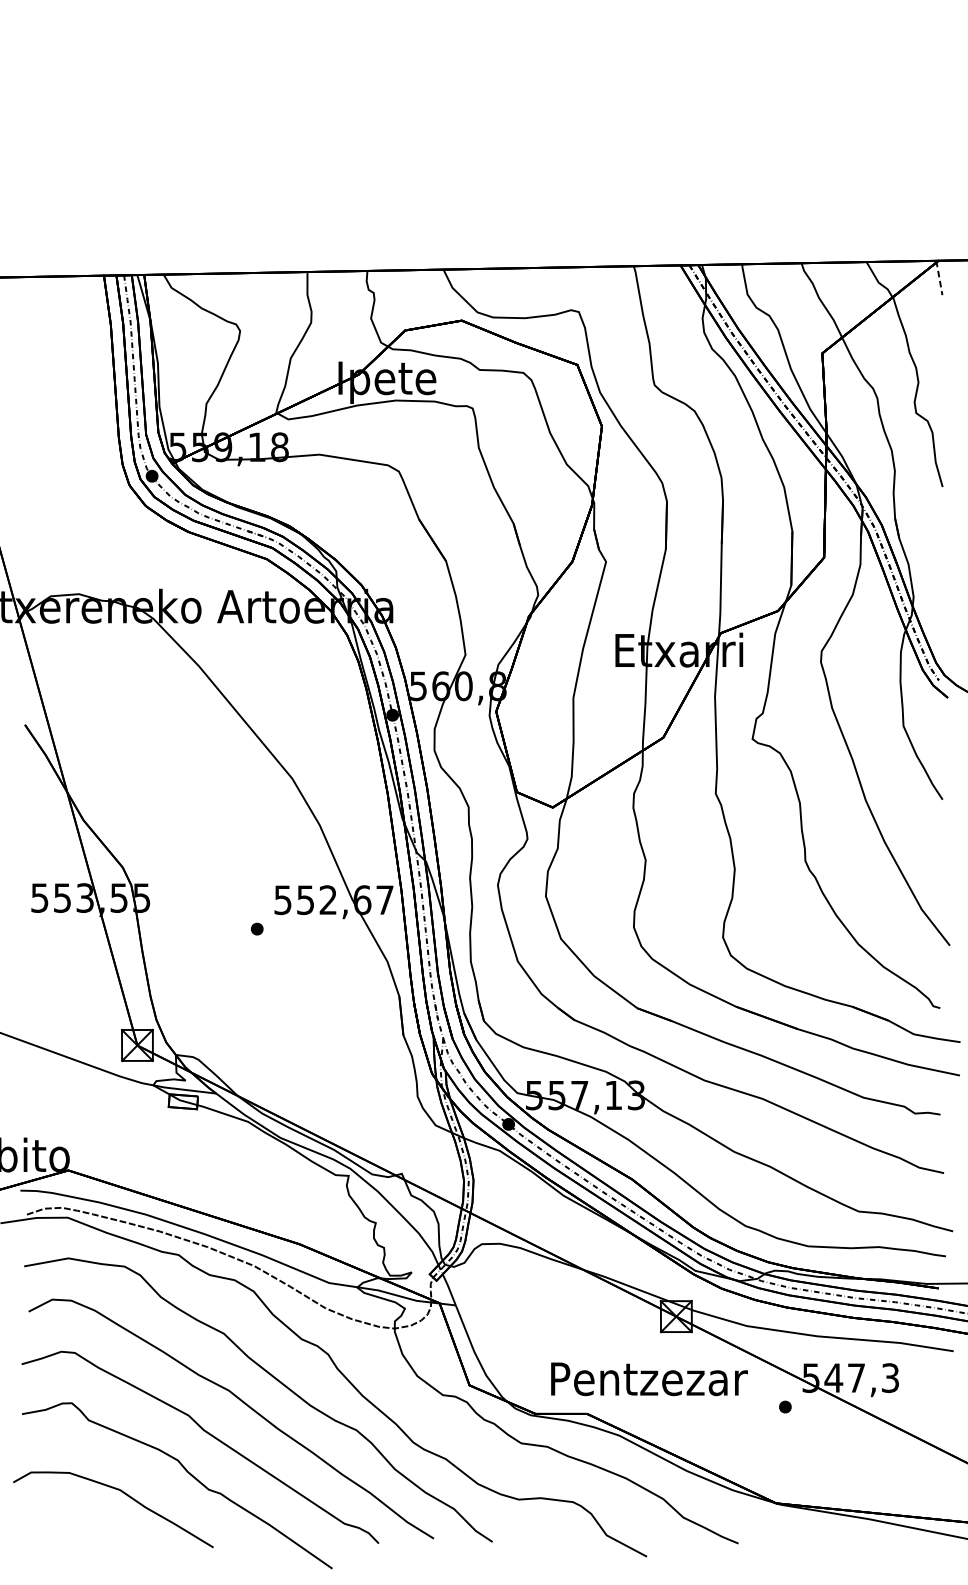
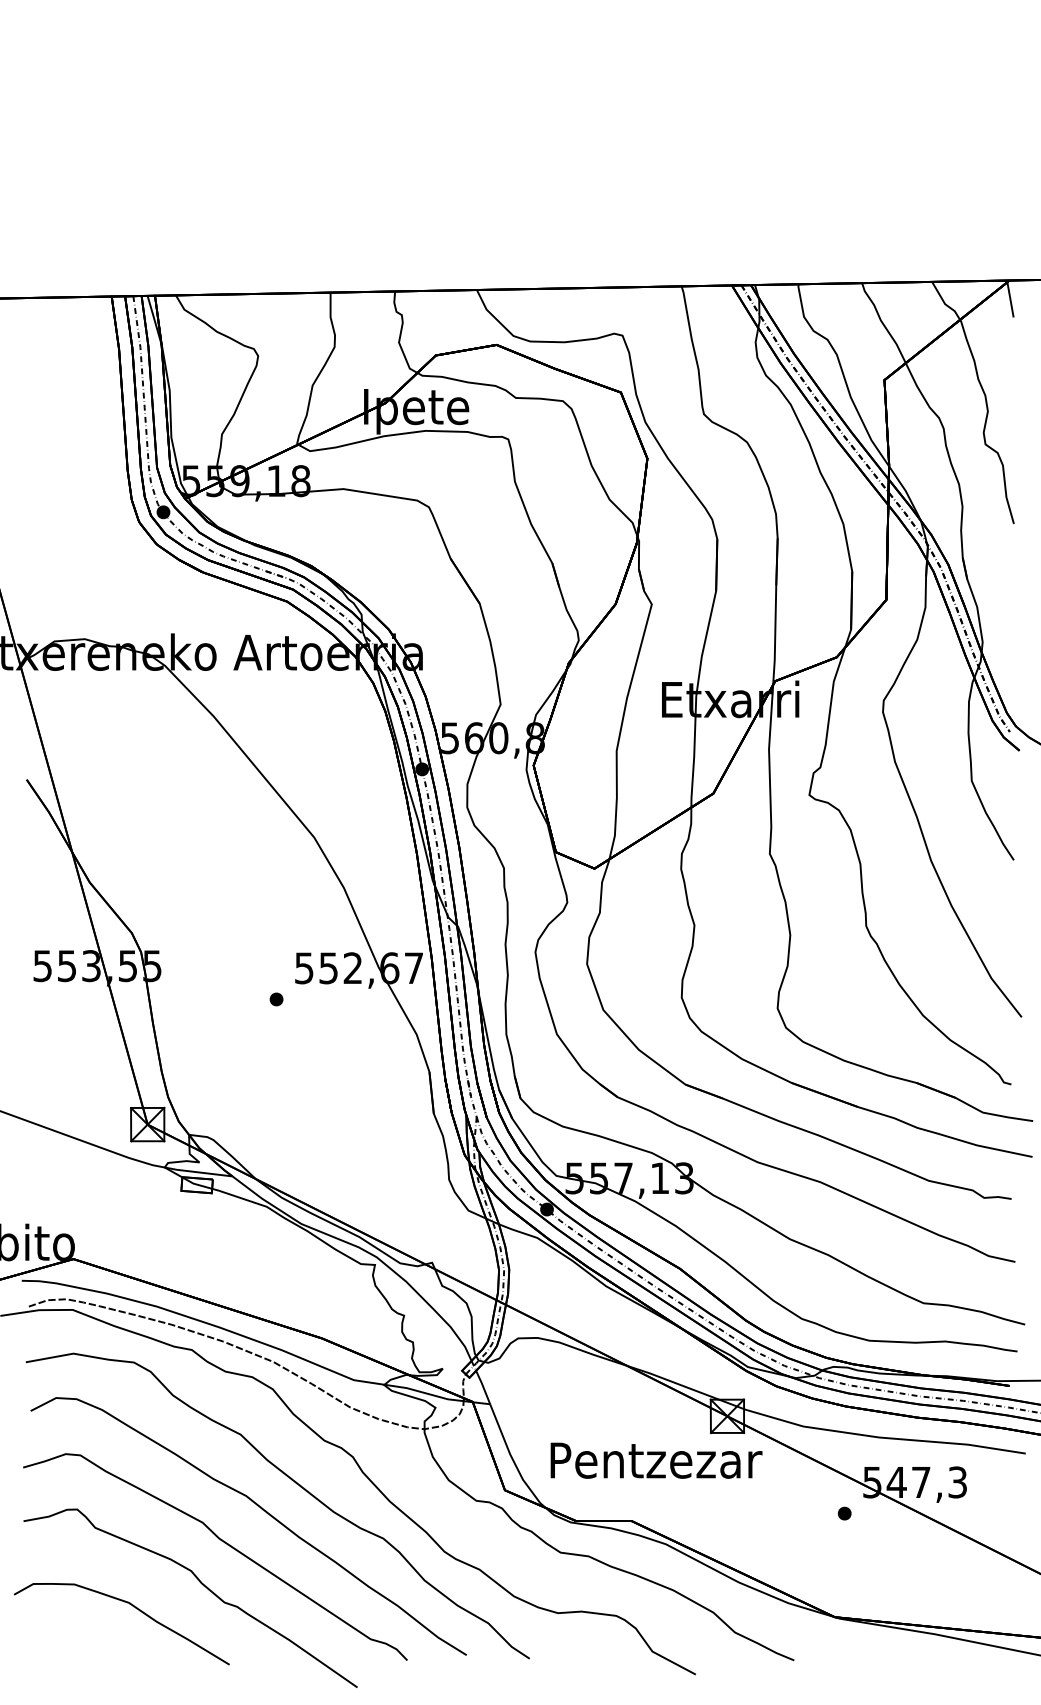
line: (939, 278) -> (1010, 299), dashed -> solid
text: (649, 1379) -> (656, 1460), moved

